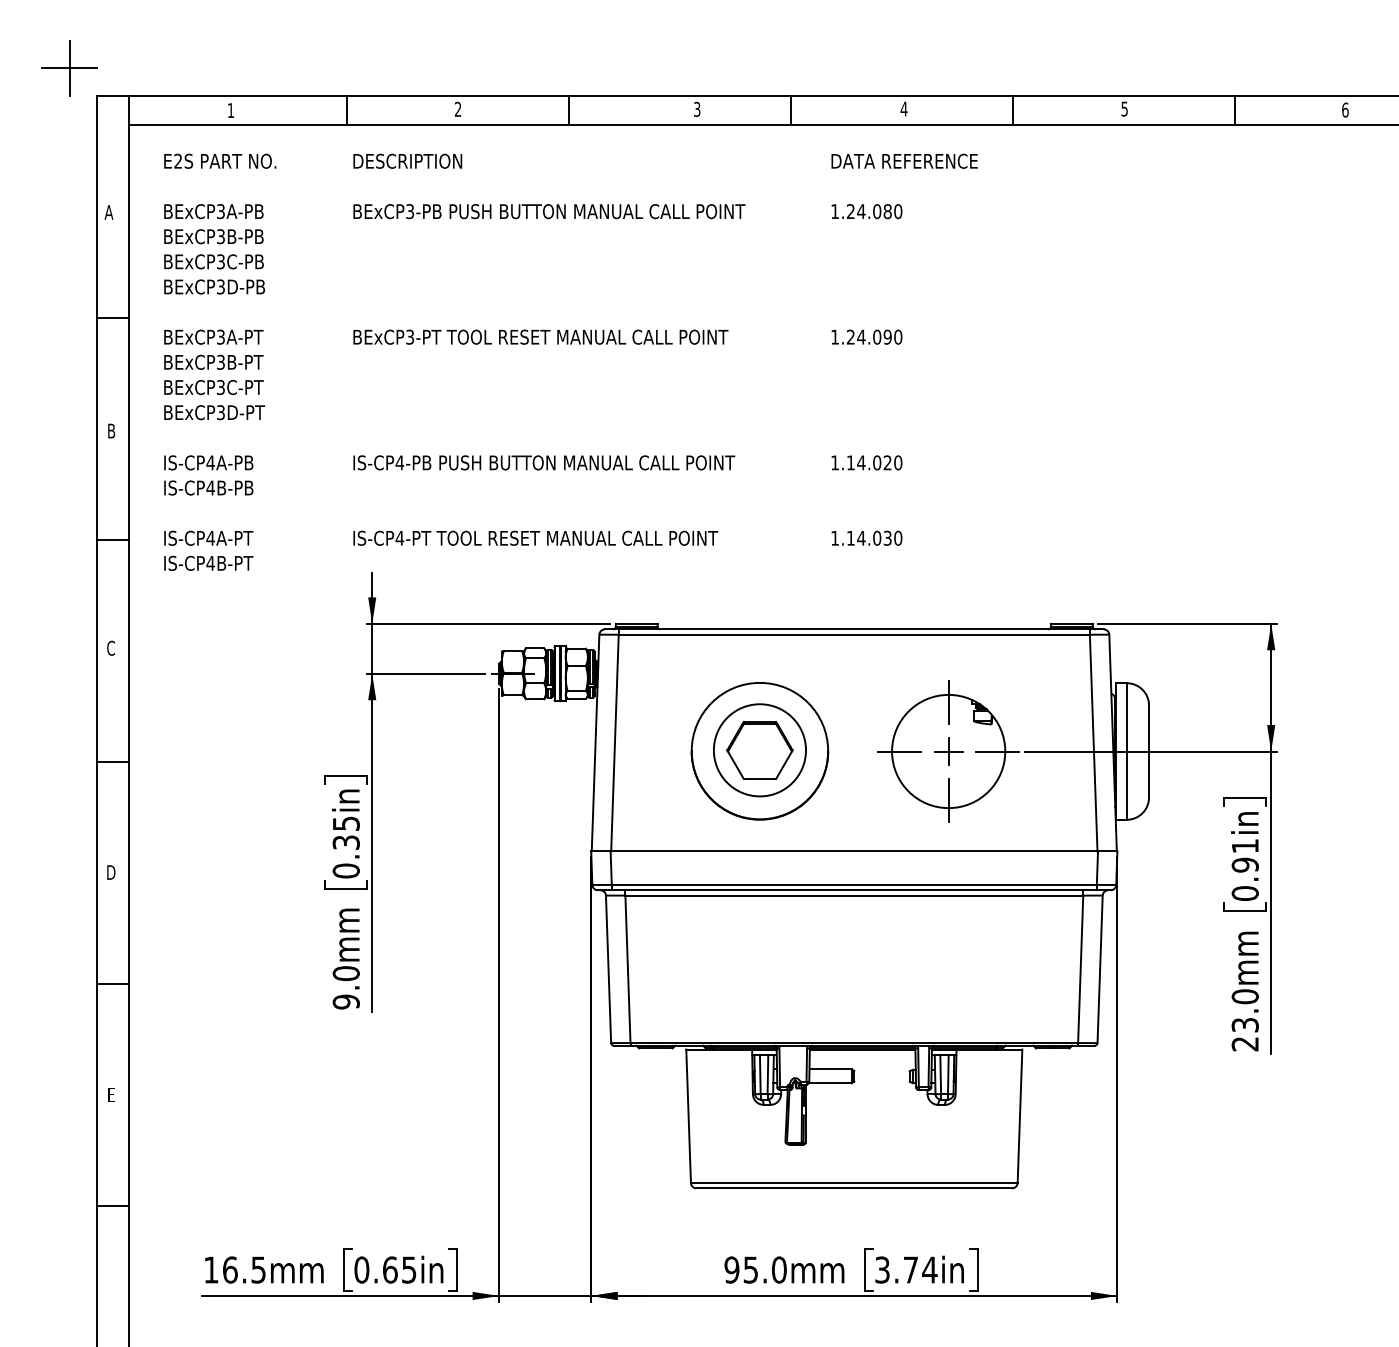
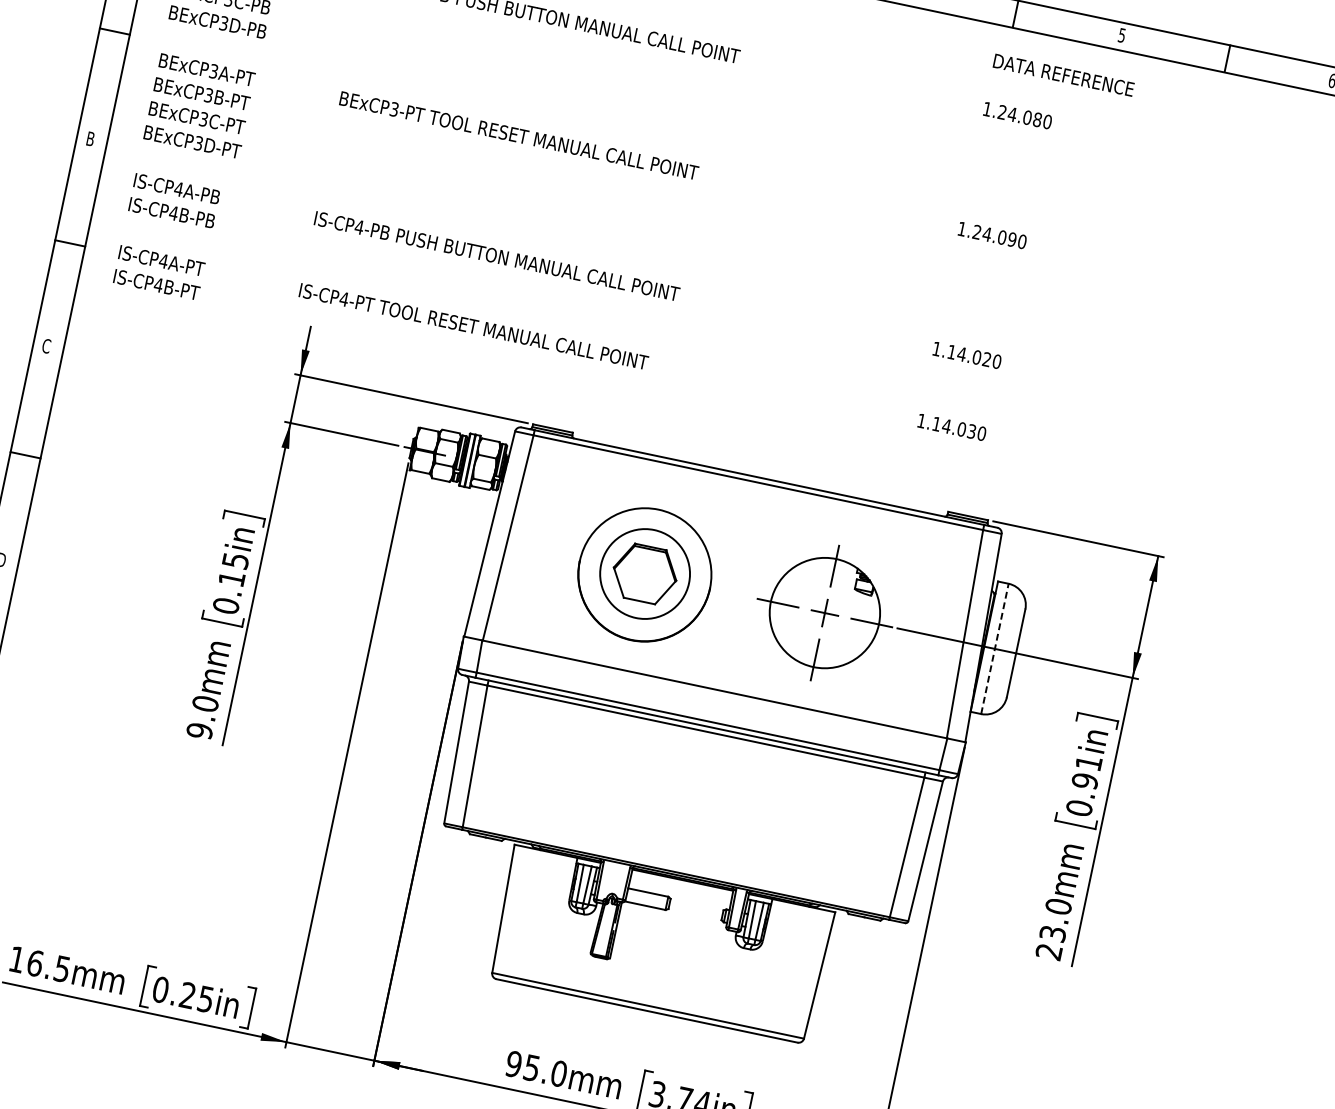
text: (904, 349) -> (1025, 254), moved
line: (1126, 751) -> (994, 648), solid -> dashed
text: (345, 842) -> (231, 578), 0.35in -> 0.15in
text: (390, 1269) -> (188, 995), 0.65in -> 0.25in

